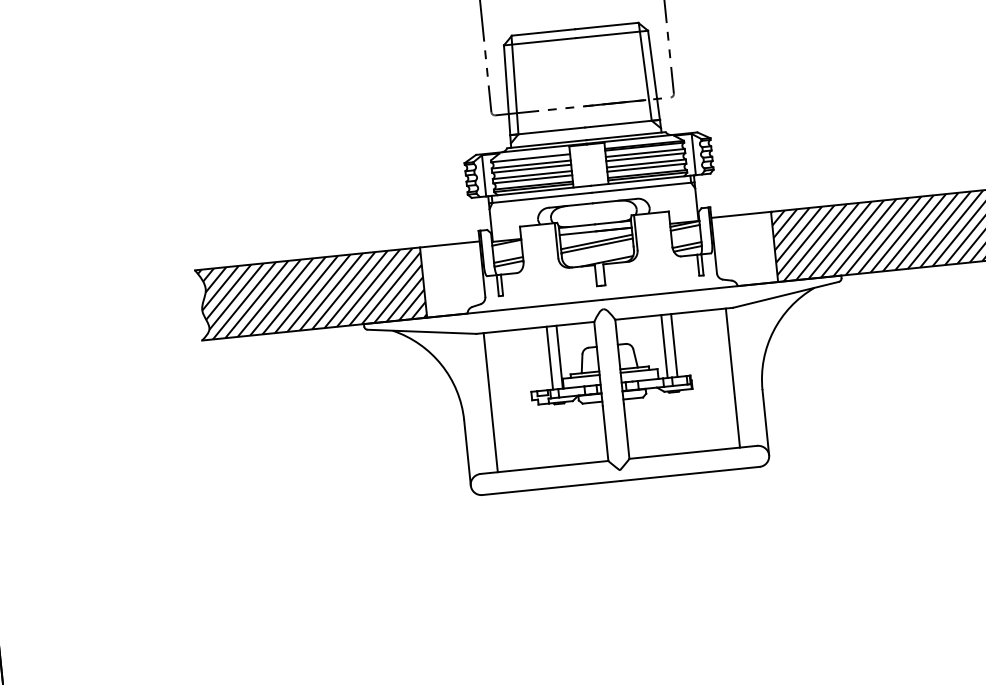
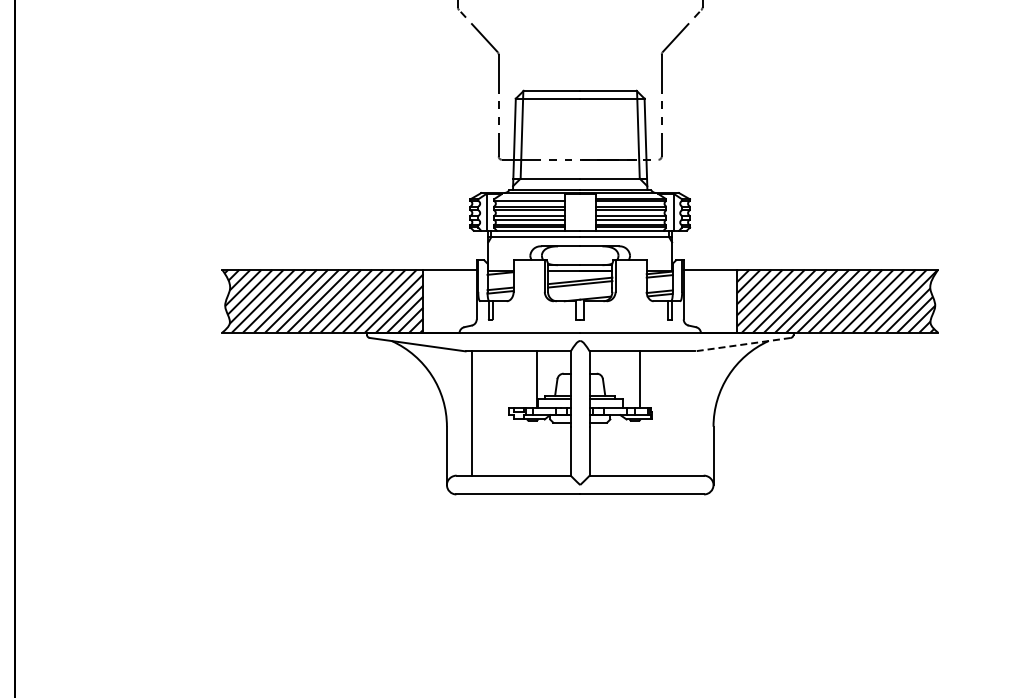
line: (785, 294) -> (742, 344), solid -> dashed
line: (664, 346) -> (630, 379), removed
line: (550, 358) -> (528, 379), removed
line: (733, 378) -> (688, 413), removed

